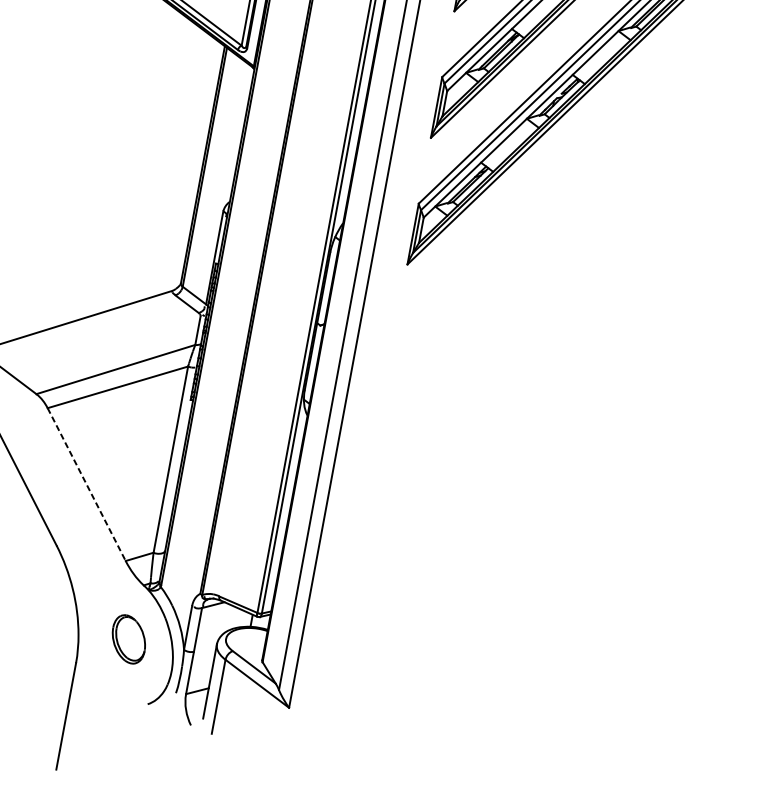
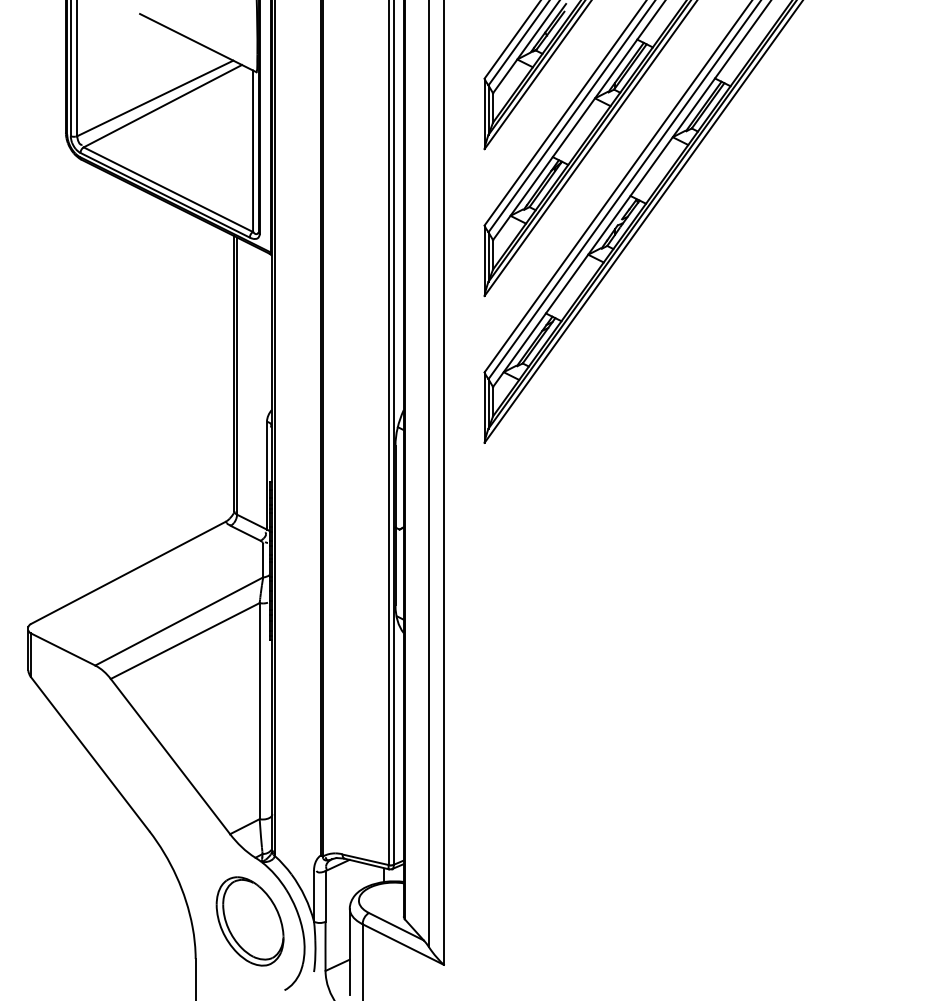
line: (86, 484) -> (170, 756), dashed -> solid
part: (128, 639) -> (249, 921), size x1.67

